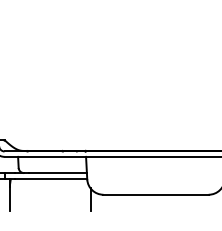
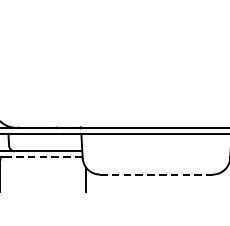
line: (51, 178) -> (44, 157), solid -> dashed
line: (156, 194) -> (156, 174), solid -> dashed

